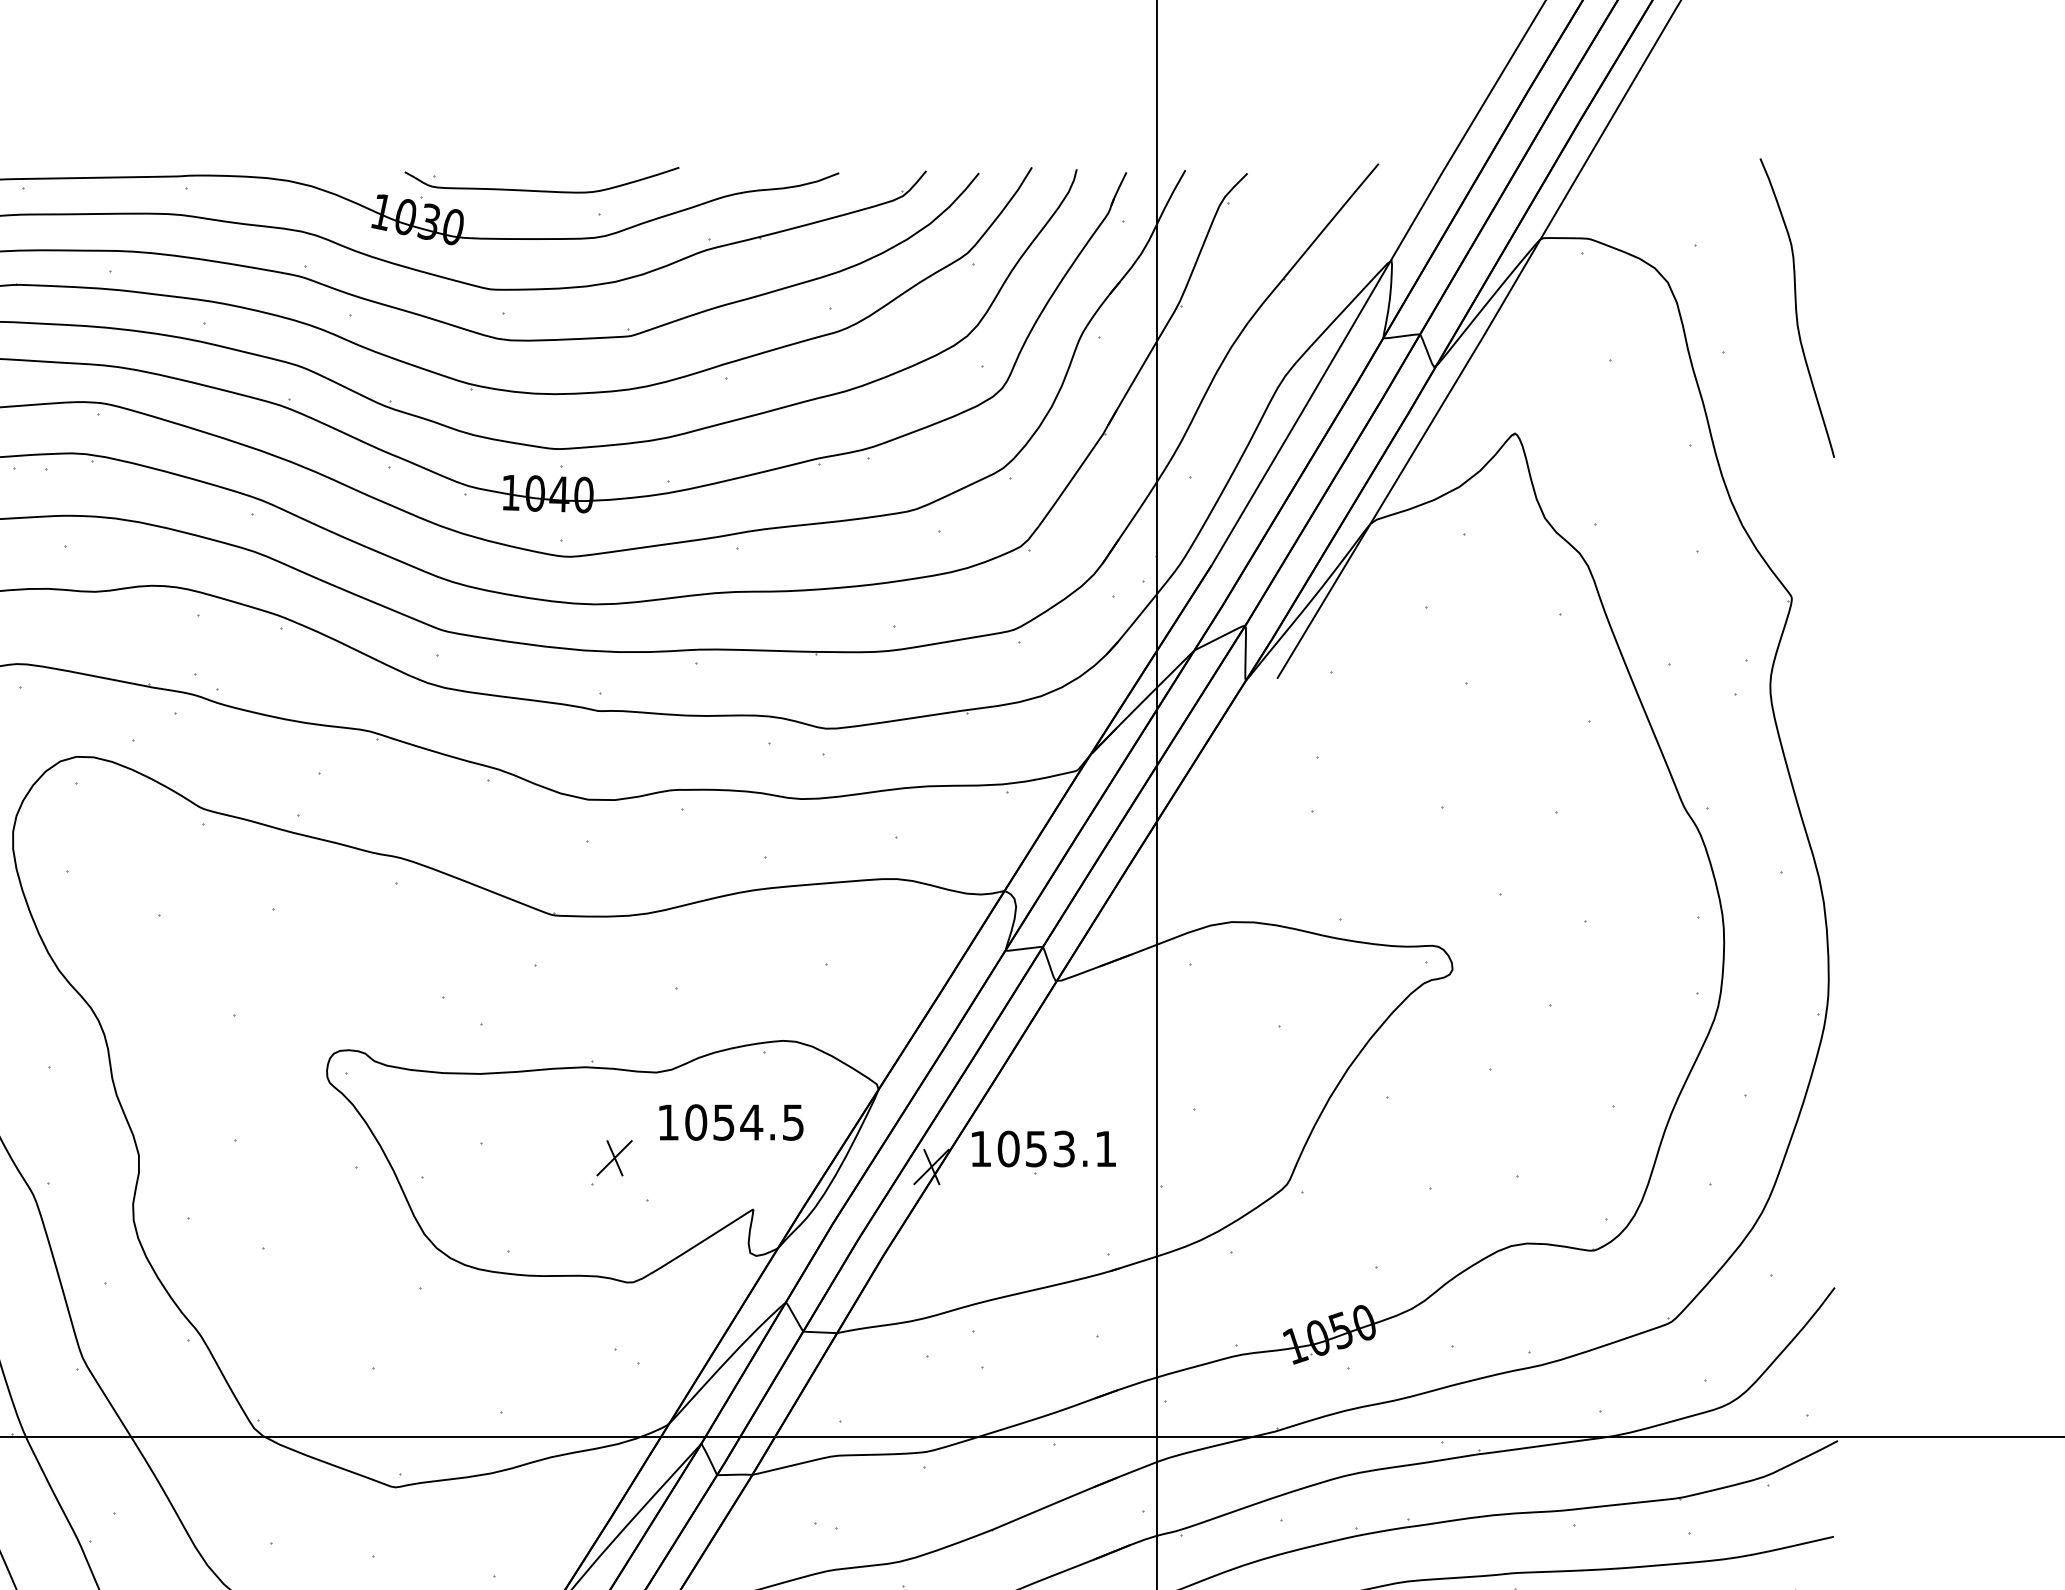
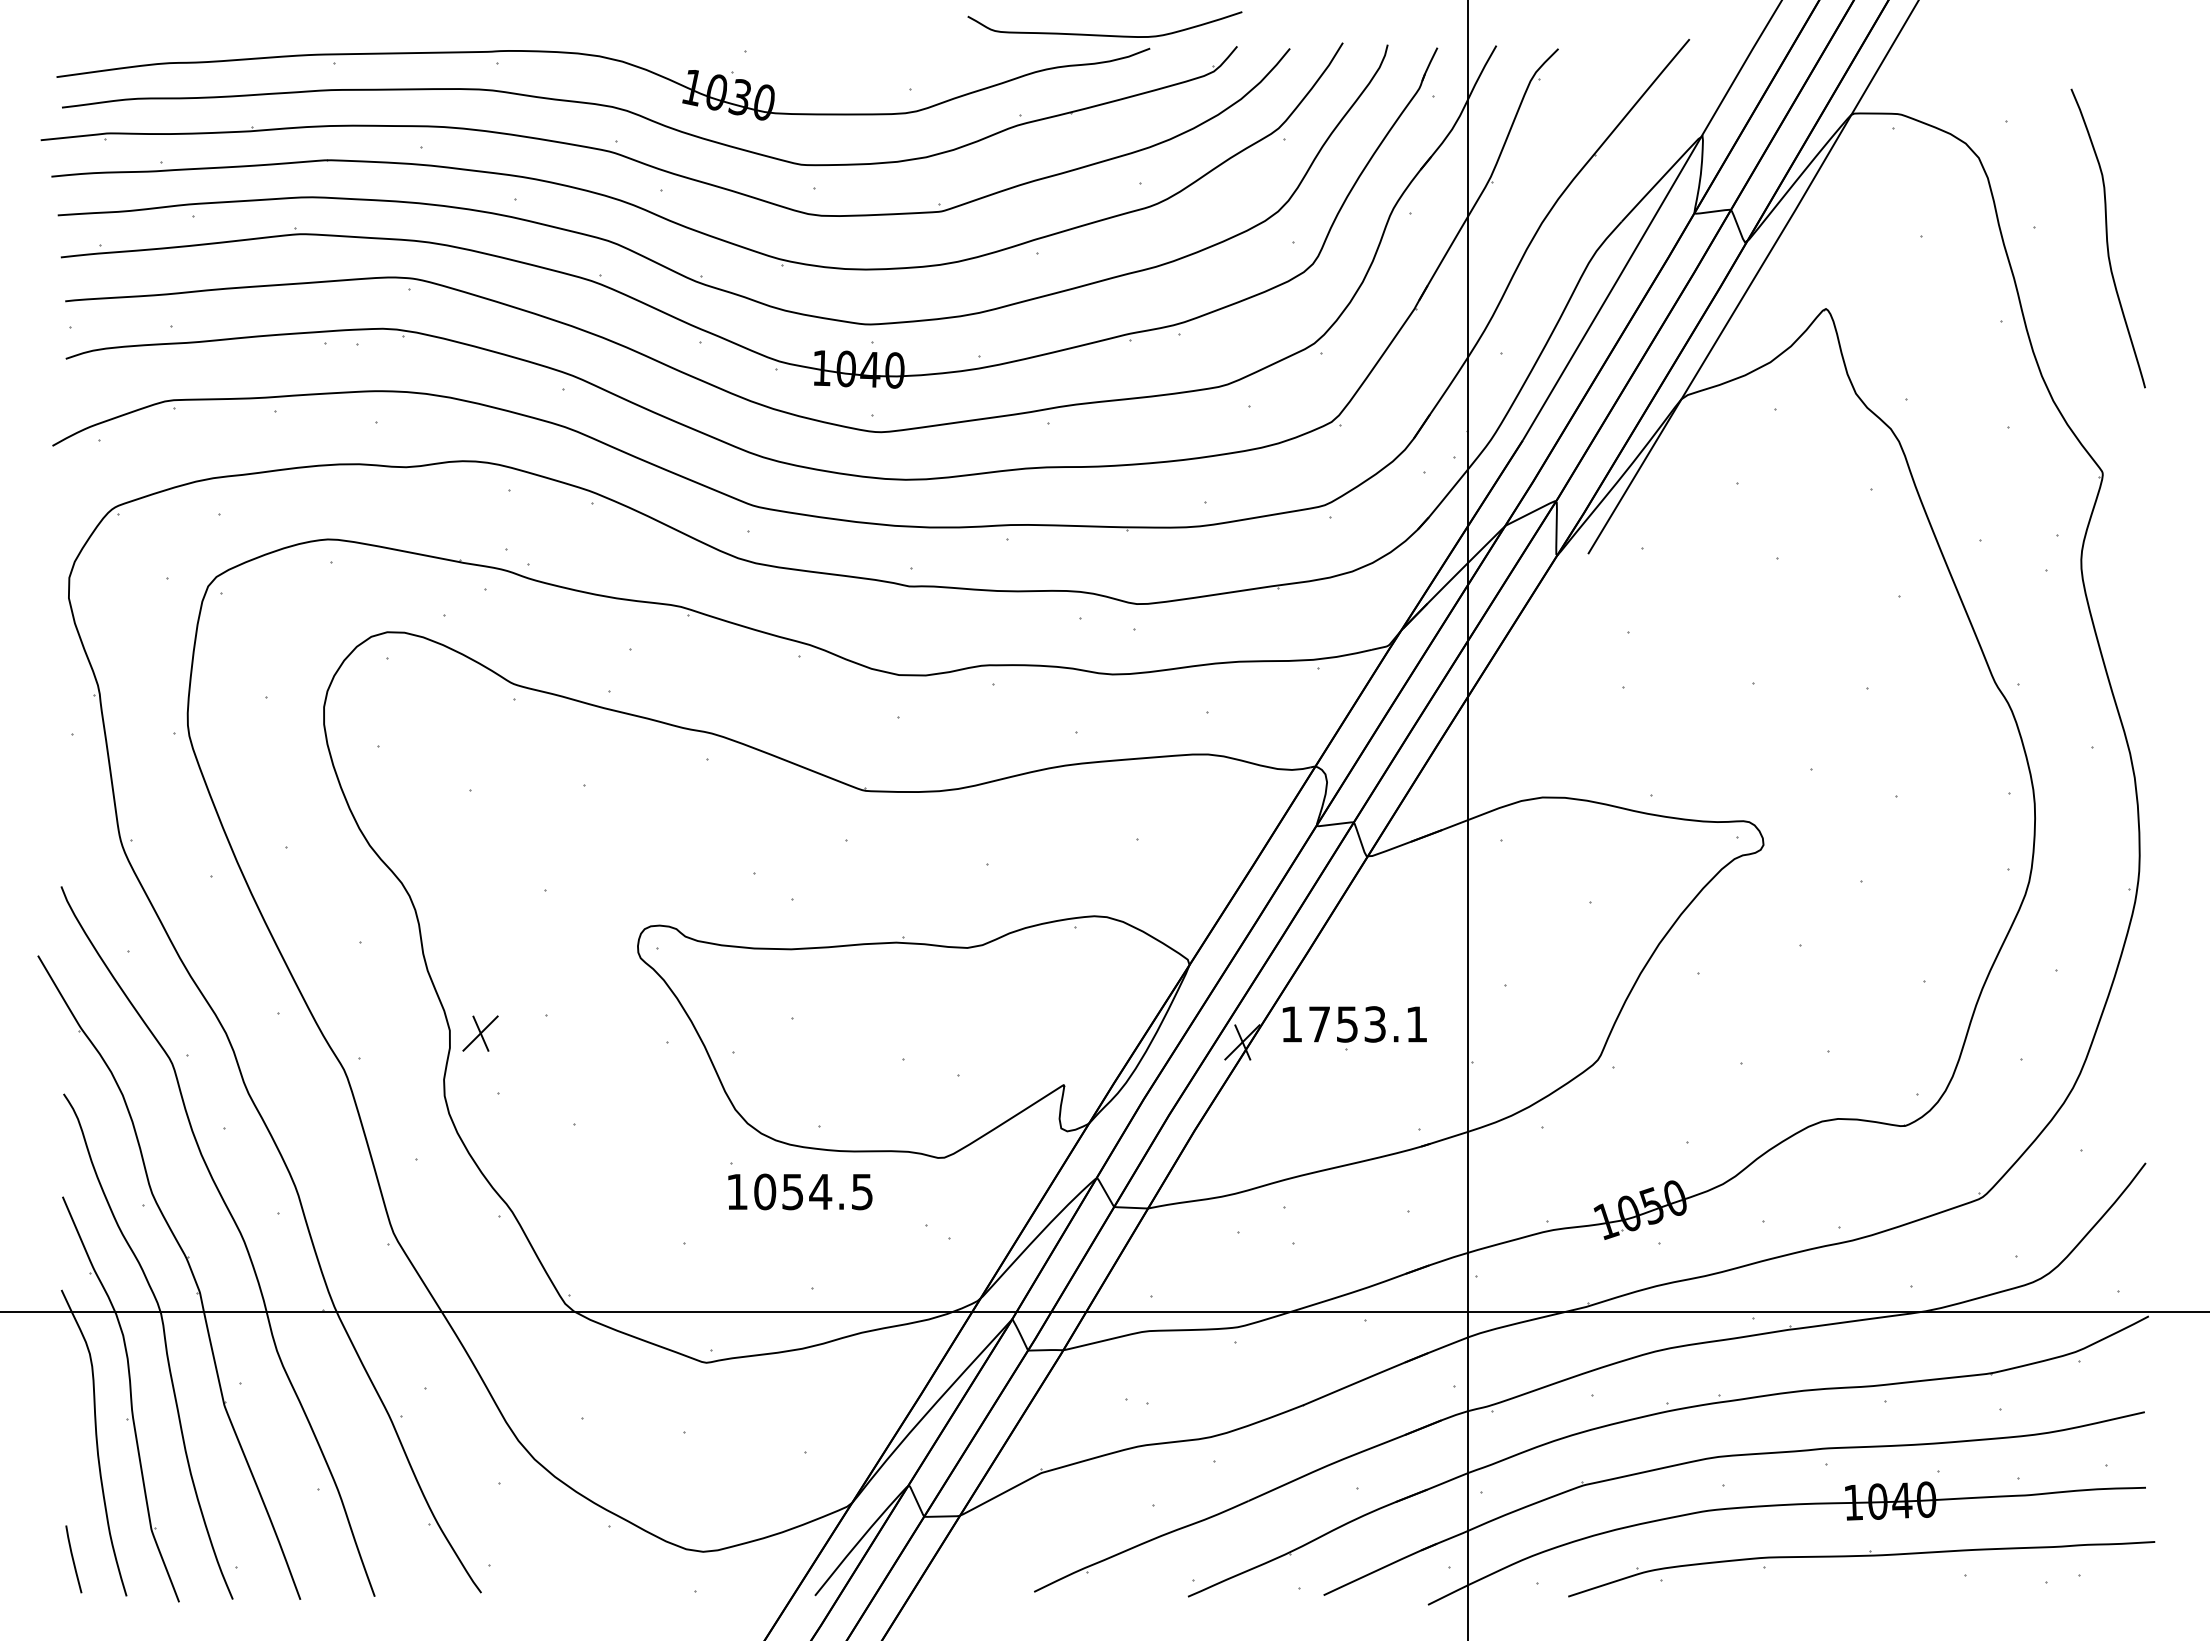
curve: (541, 190) -> (1104, 34), moved
curve: (1796, 308) -> (2107, 238), moved
part: (731, 1122) -> (800, 1191), moved
text: (1008, 1149) -> (1319, 1024), 1053.1 -> 1753.1
part: (614, 1158) -> (480, 1033), moved

